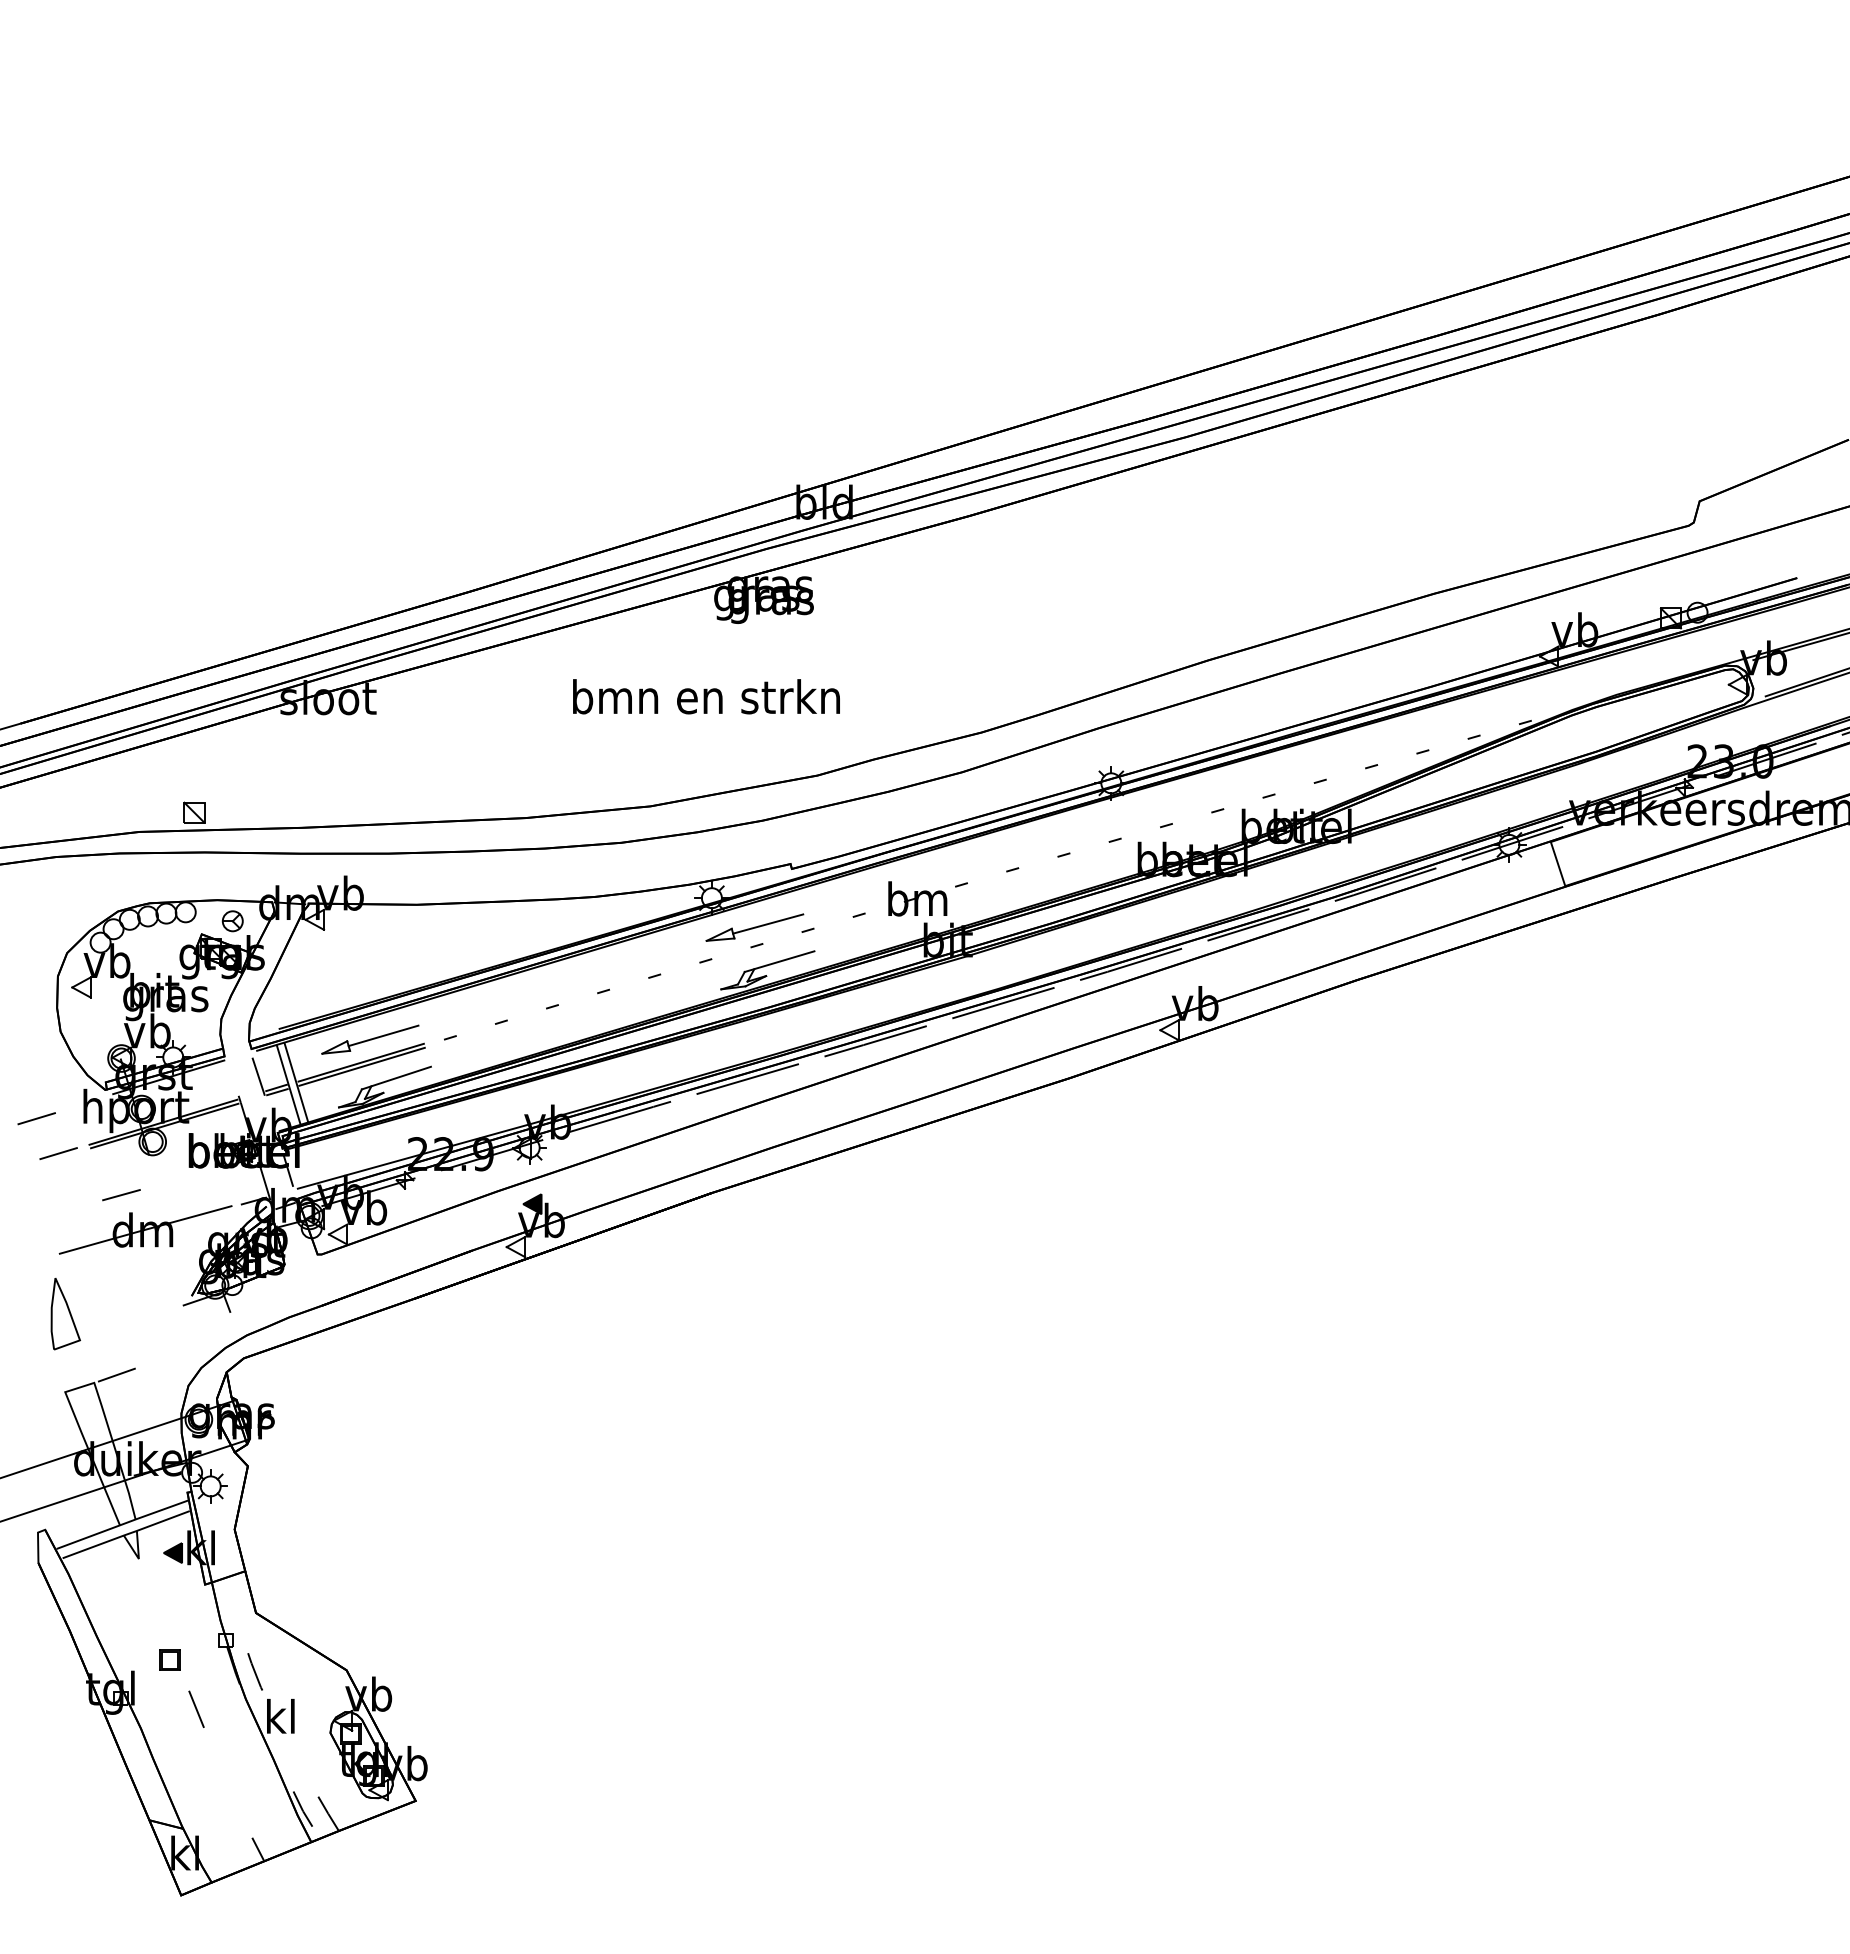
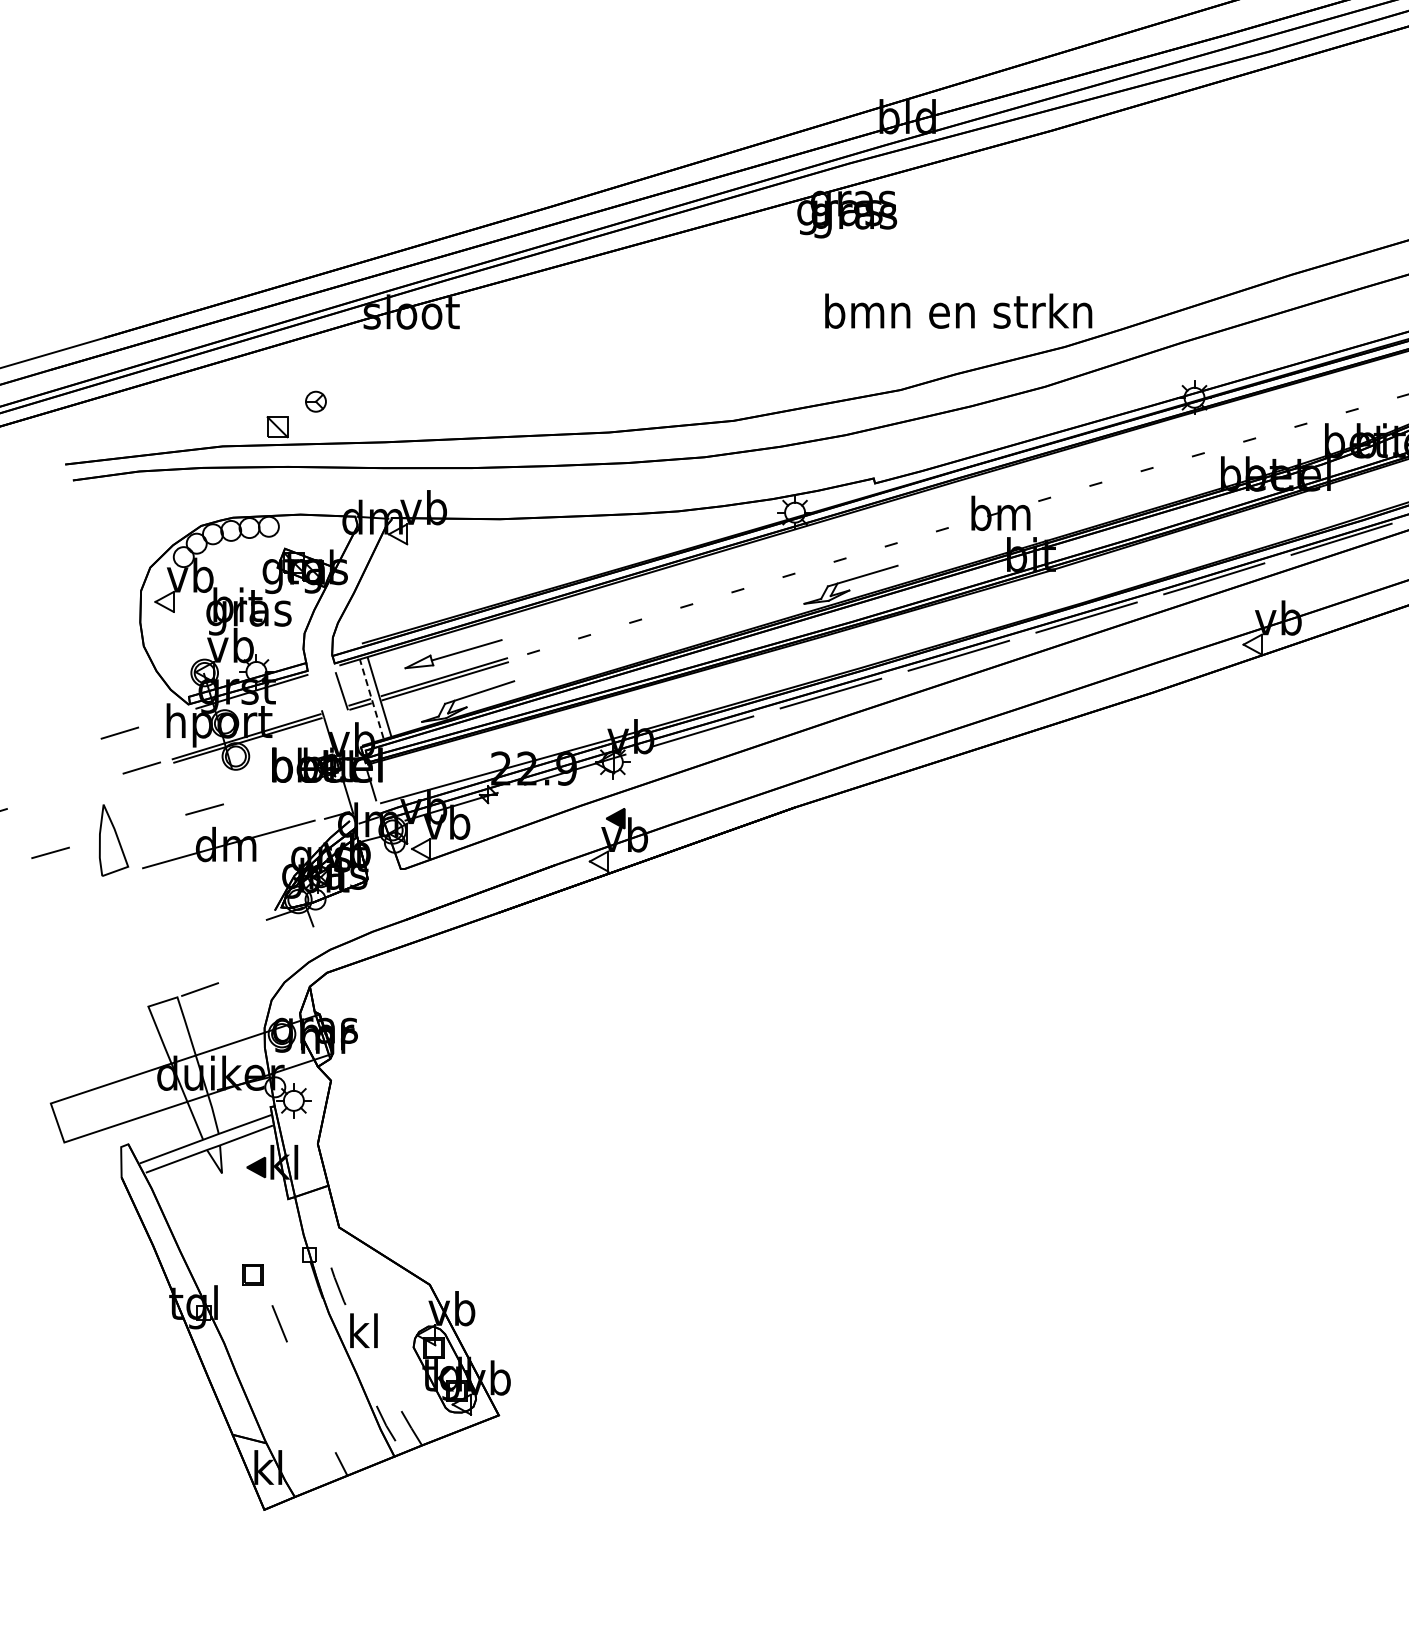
text: (706, 696) -> (958, 310), moved
part: (232, 921) -> (315, 401), moved
part: (754, 927) -> (837, 541), removed
line: (288, 1084) -> (371, 698), solid -> dashed
part: (65, 1314) -> (113, 840), moved

